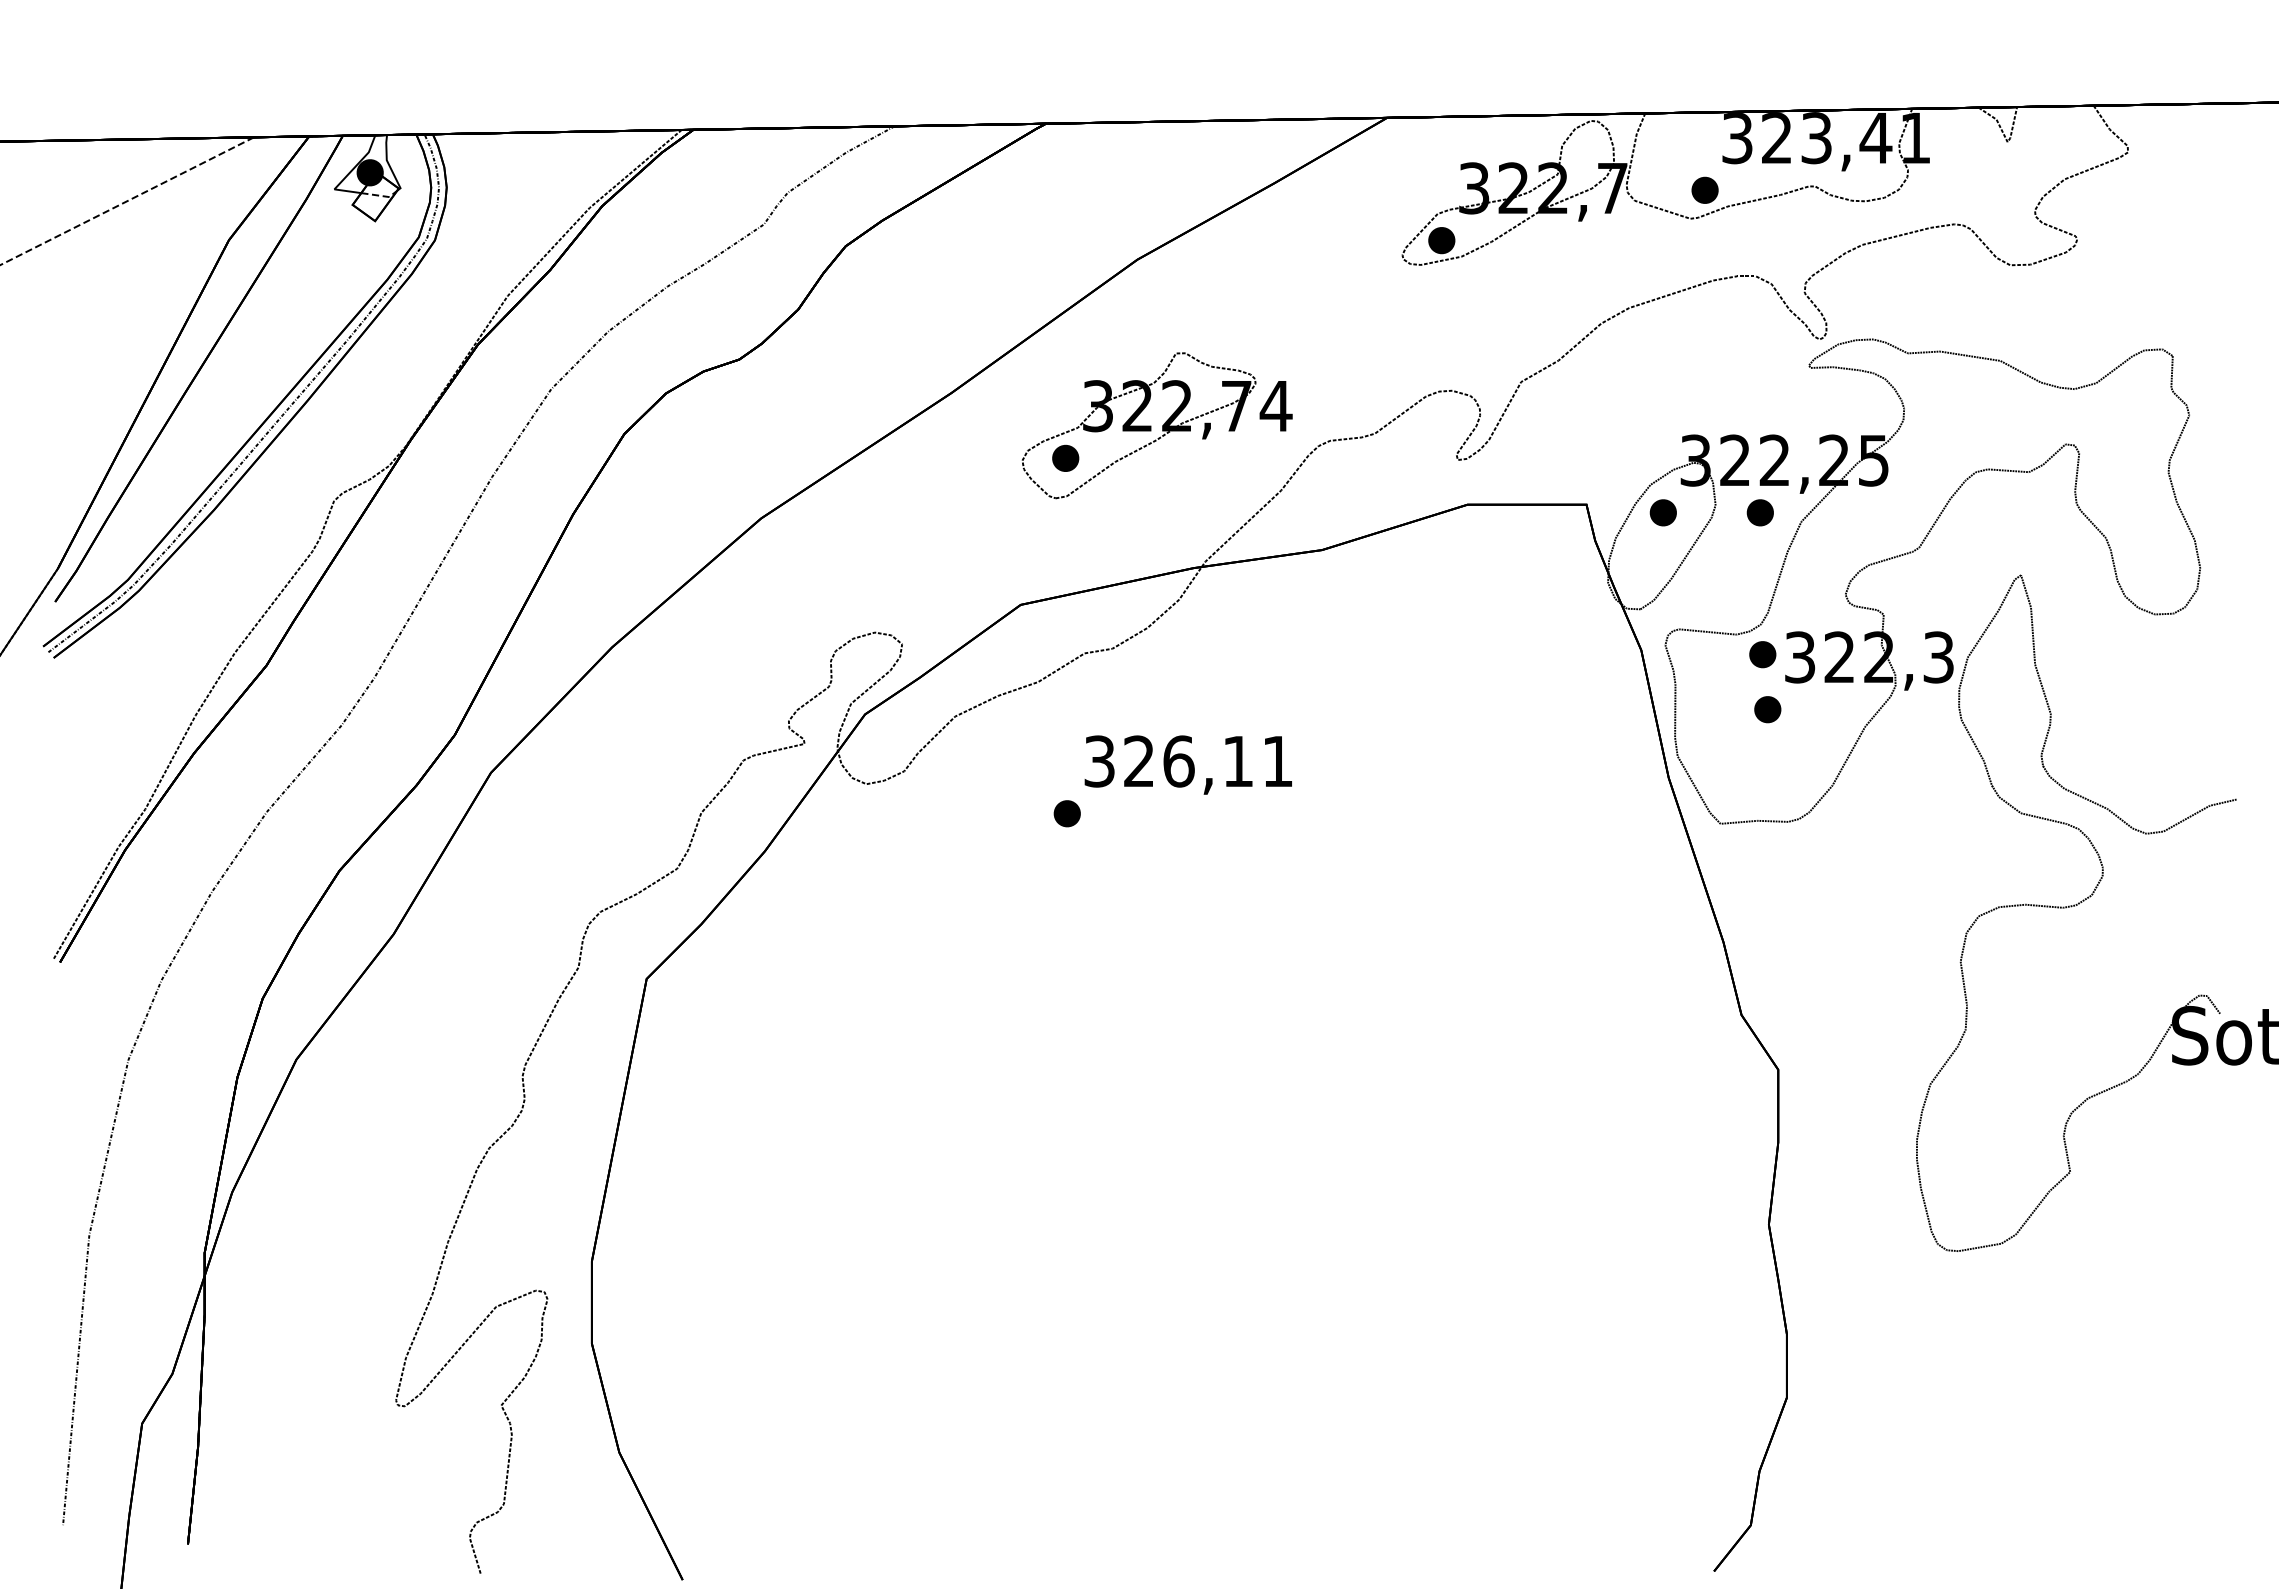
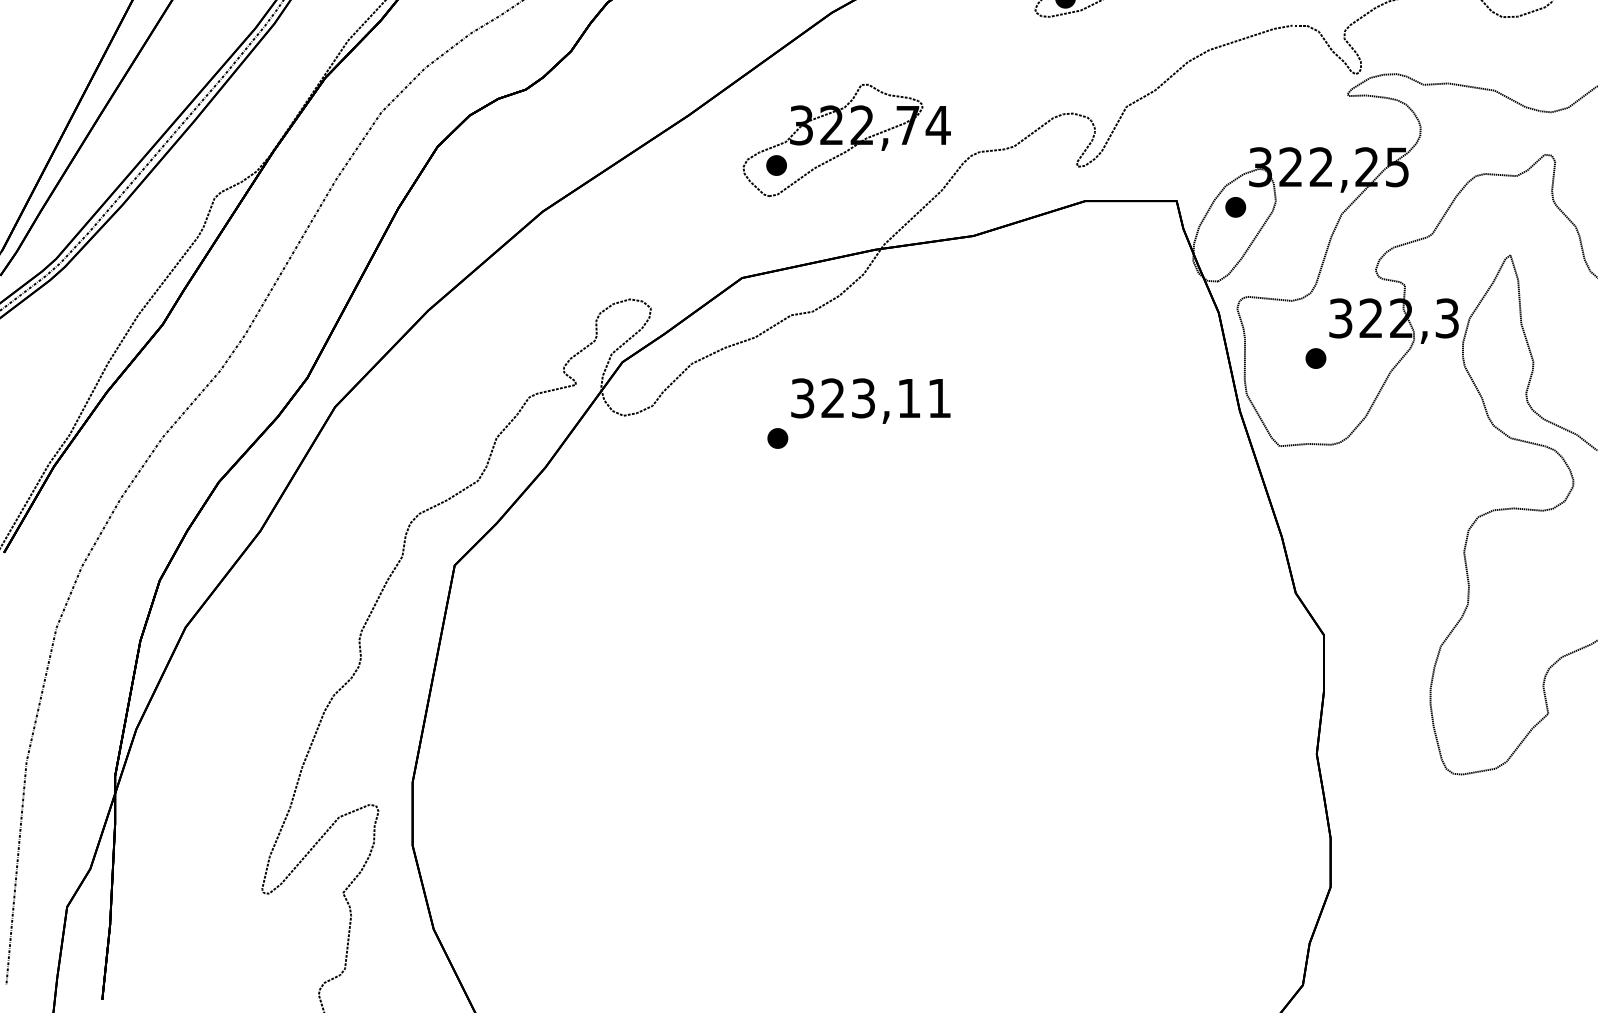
part: (1759, 512) -> (1309, 207), removed
part: (1762, 654) -> (1311, 316), removed
text: (1178, 761) -> (863, 398), 326,11 -> 323,11

